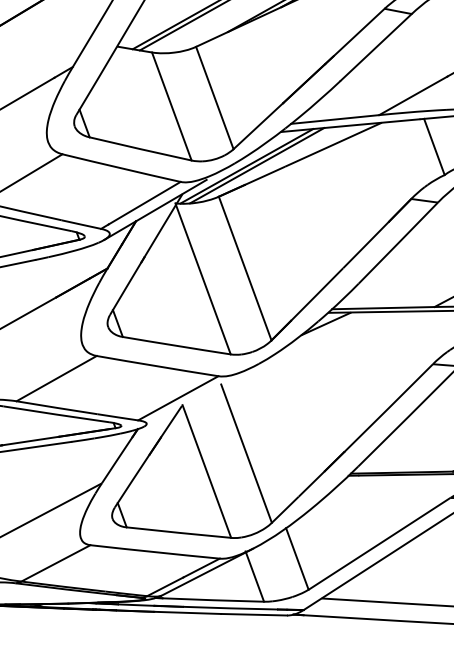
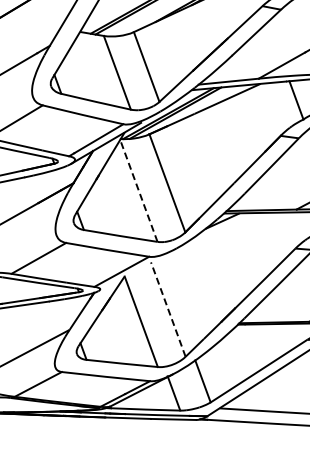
line: (202, 279) -> (138, 190), solid -> dashed
line: (246, 453) -> (168, 309), solid -> dashed

